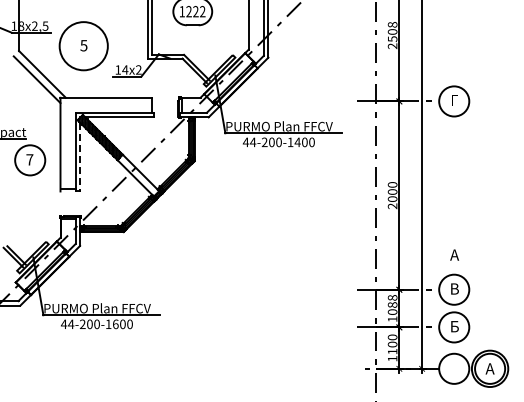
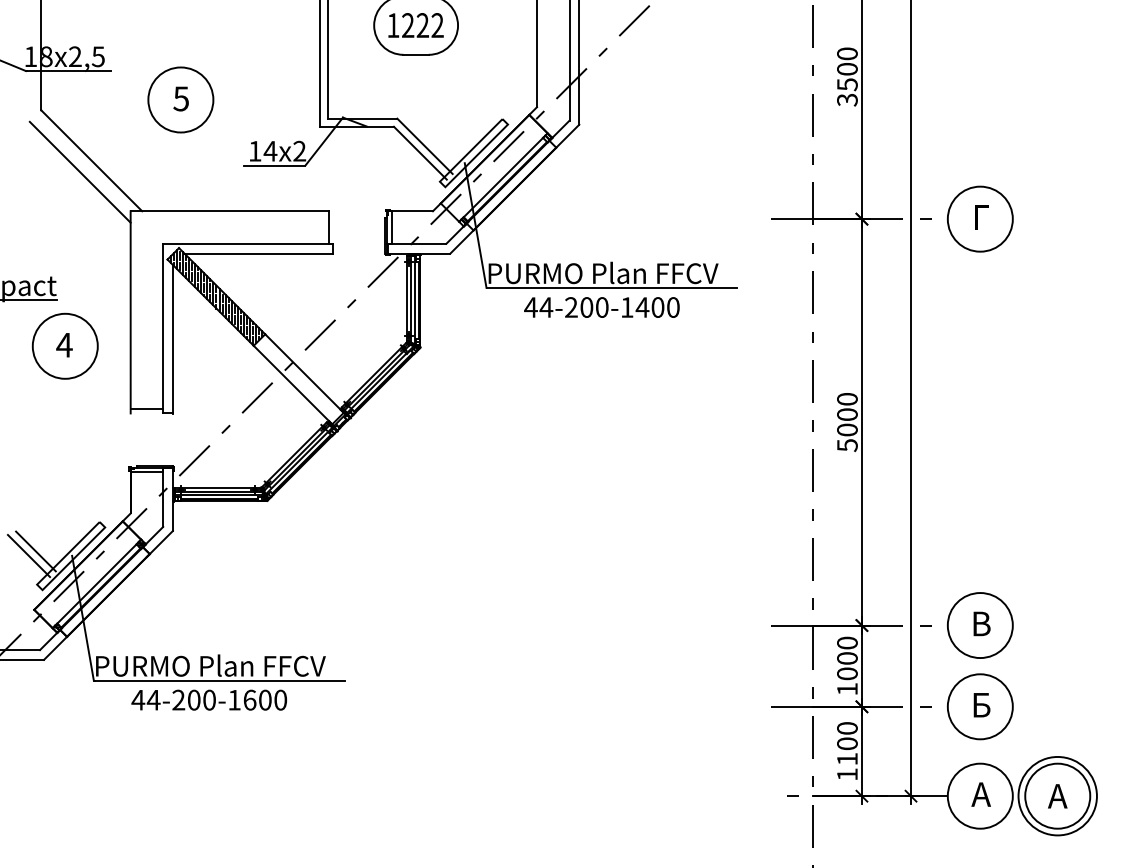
text: (392, 35) -> (847, 76), 2508 -> 3500
circle: (83, 46) -> (180, 100), size x0.62
line: (80, 157) -> (173, 340), dashed -> solid
text: (29, 159) -> (63, 344), 7 -> 4
text: (392, 206) -> (847, 445), 2000 -> 5000
text: (454, 254) -> (980, 793), moved
text: (392, 301) -> (847, 650), 1088 -> 1000

